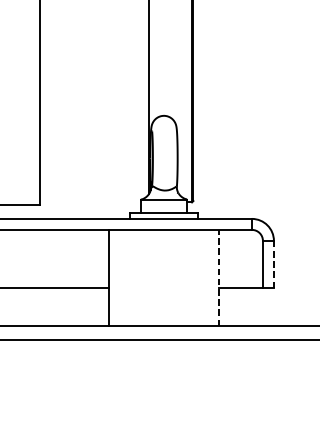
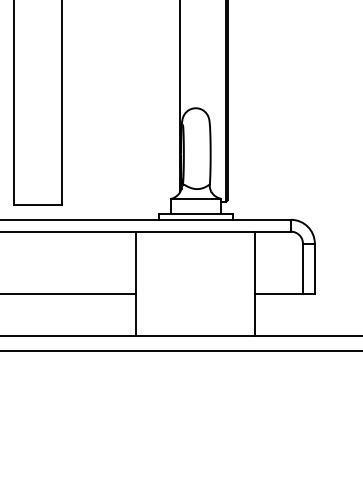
line: (273, 264) -> (314, 269), dashed -> solid
line: (219, 277) -> (255, 283), dashed -> solid

